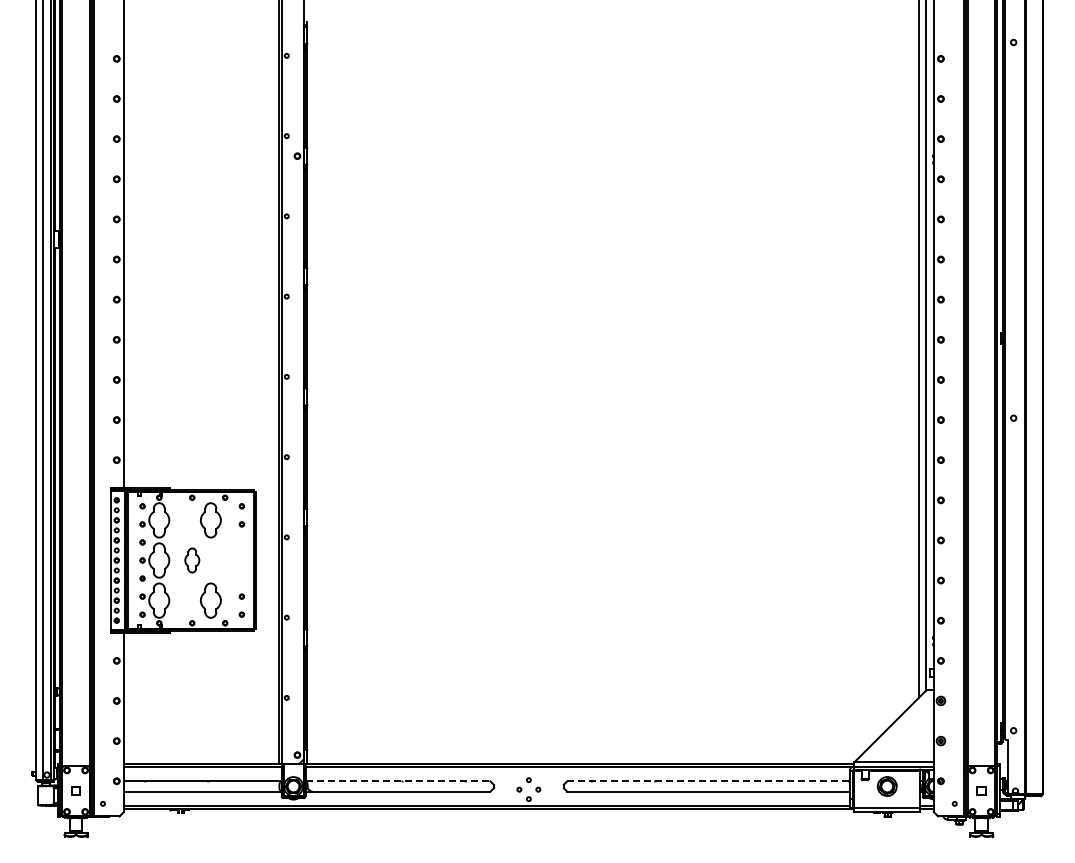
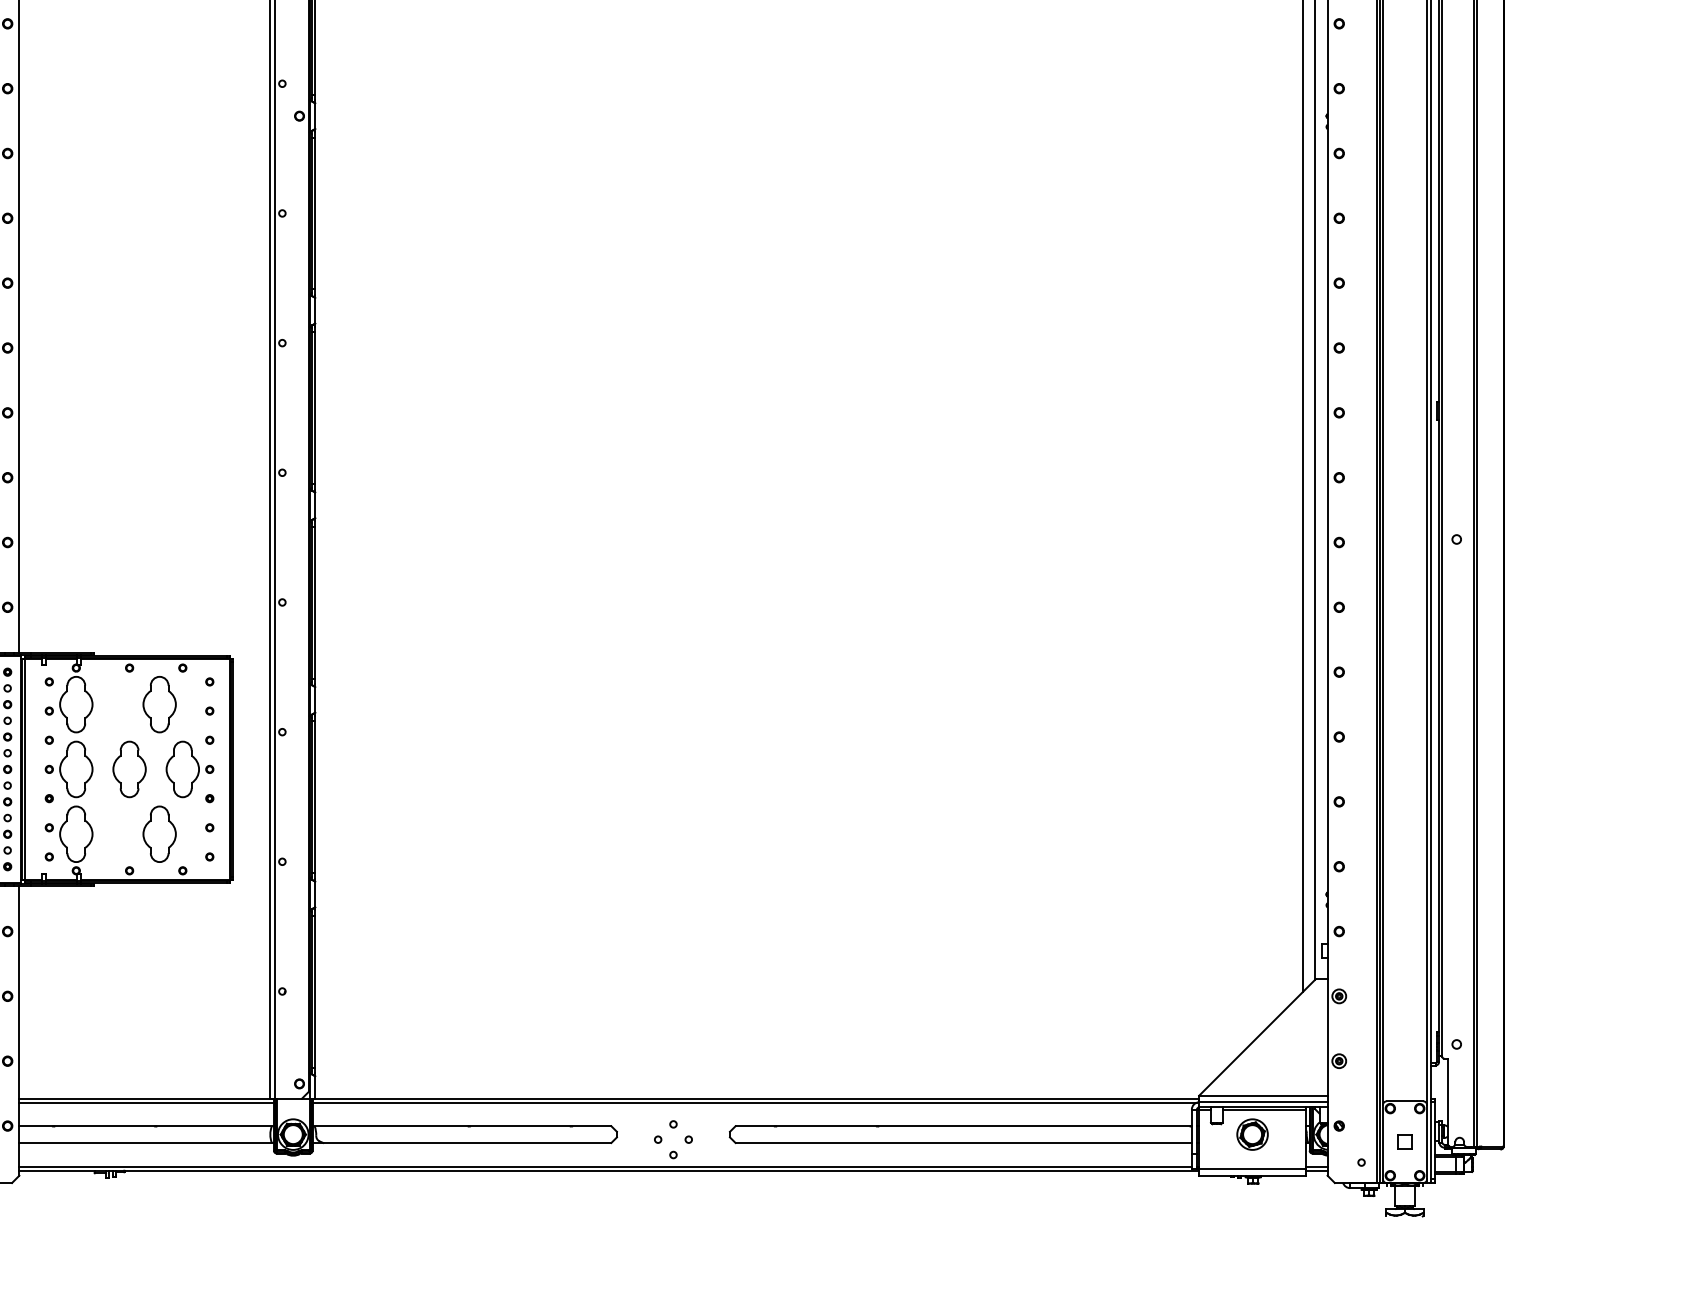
part: (192, 560) -> (129, 769), size x1.43
part: (229, 560) -> (189, 769), added
line: (398, 781) -> (462, 1126), dashed -> solid
line: (709, 781) -> (965, 1126), dashed -> solid

